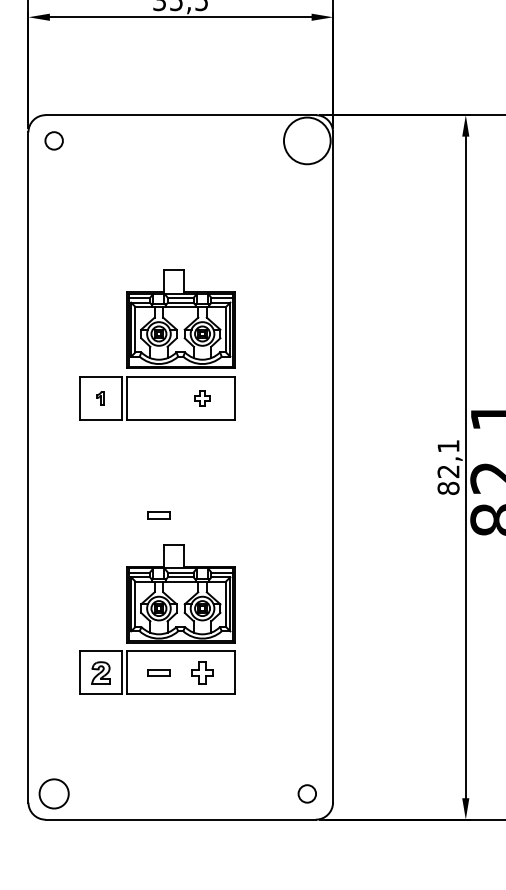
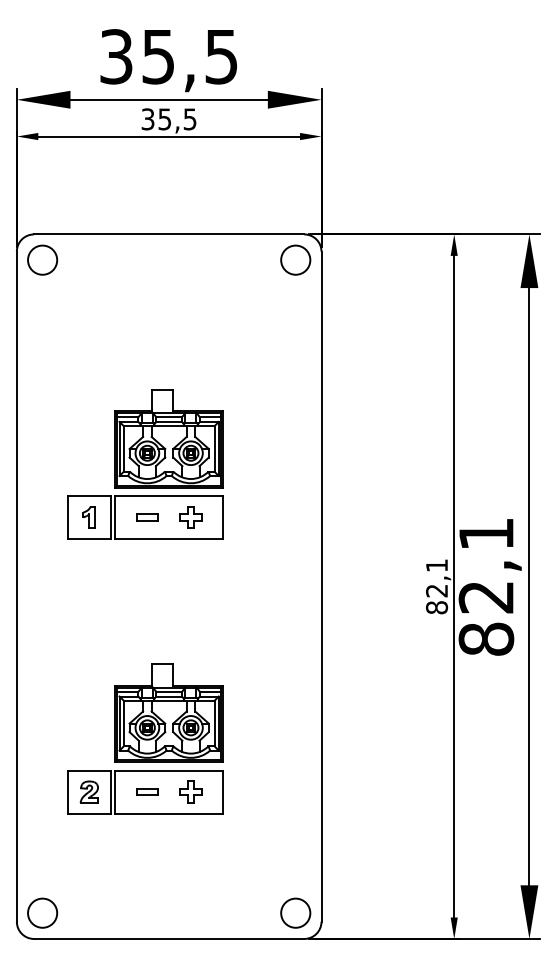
circle: (54, 140) -> (42, 259), size x1.67
circle: (307, 140) -> (295, 259), size x0.62
part: (100, 398) -> (88, 517), size x1.67
part: (202, 398) -> (190, 517), size x1.43
part: (159, 515) -> (147, 517), moved
circle: (307, 793) -> (295, 912), size x1.67

